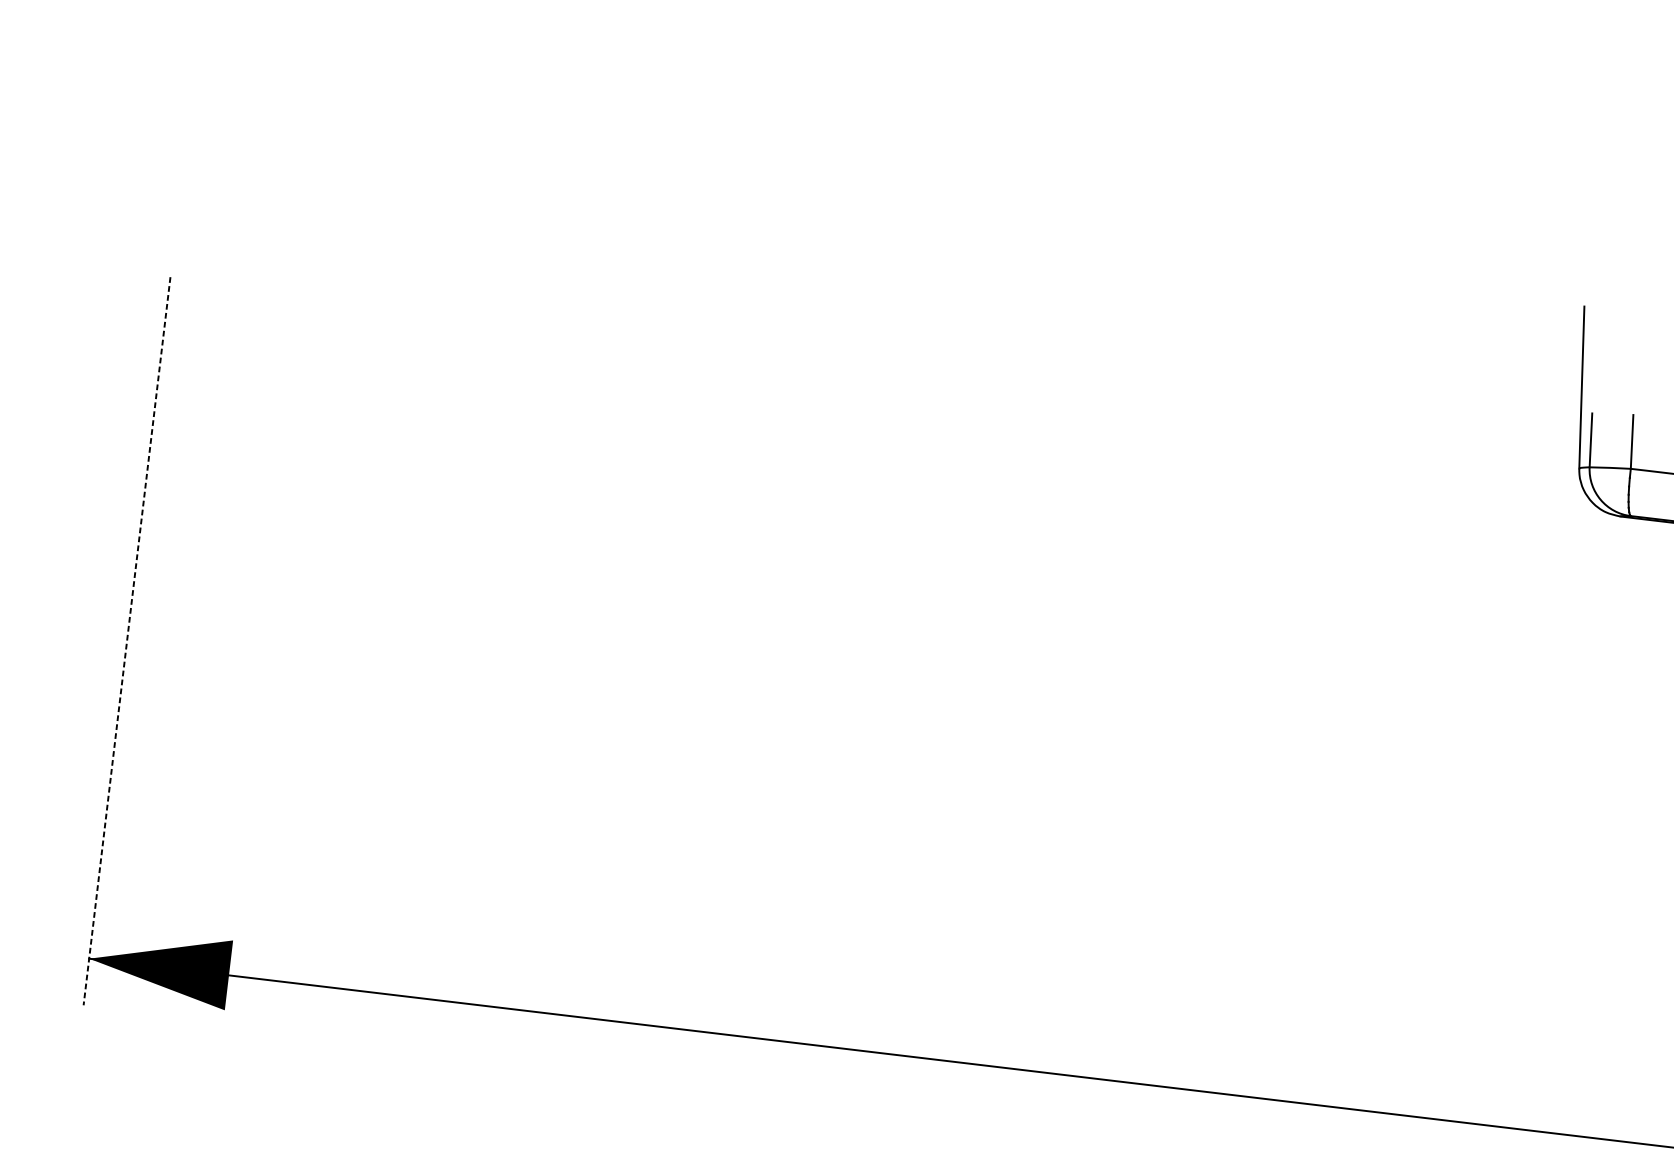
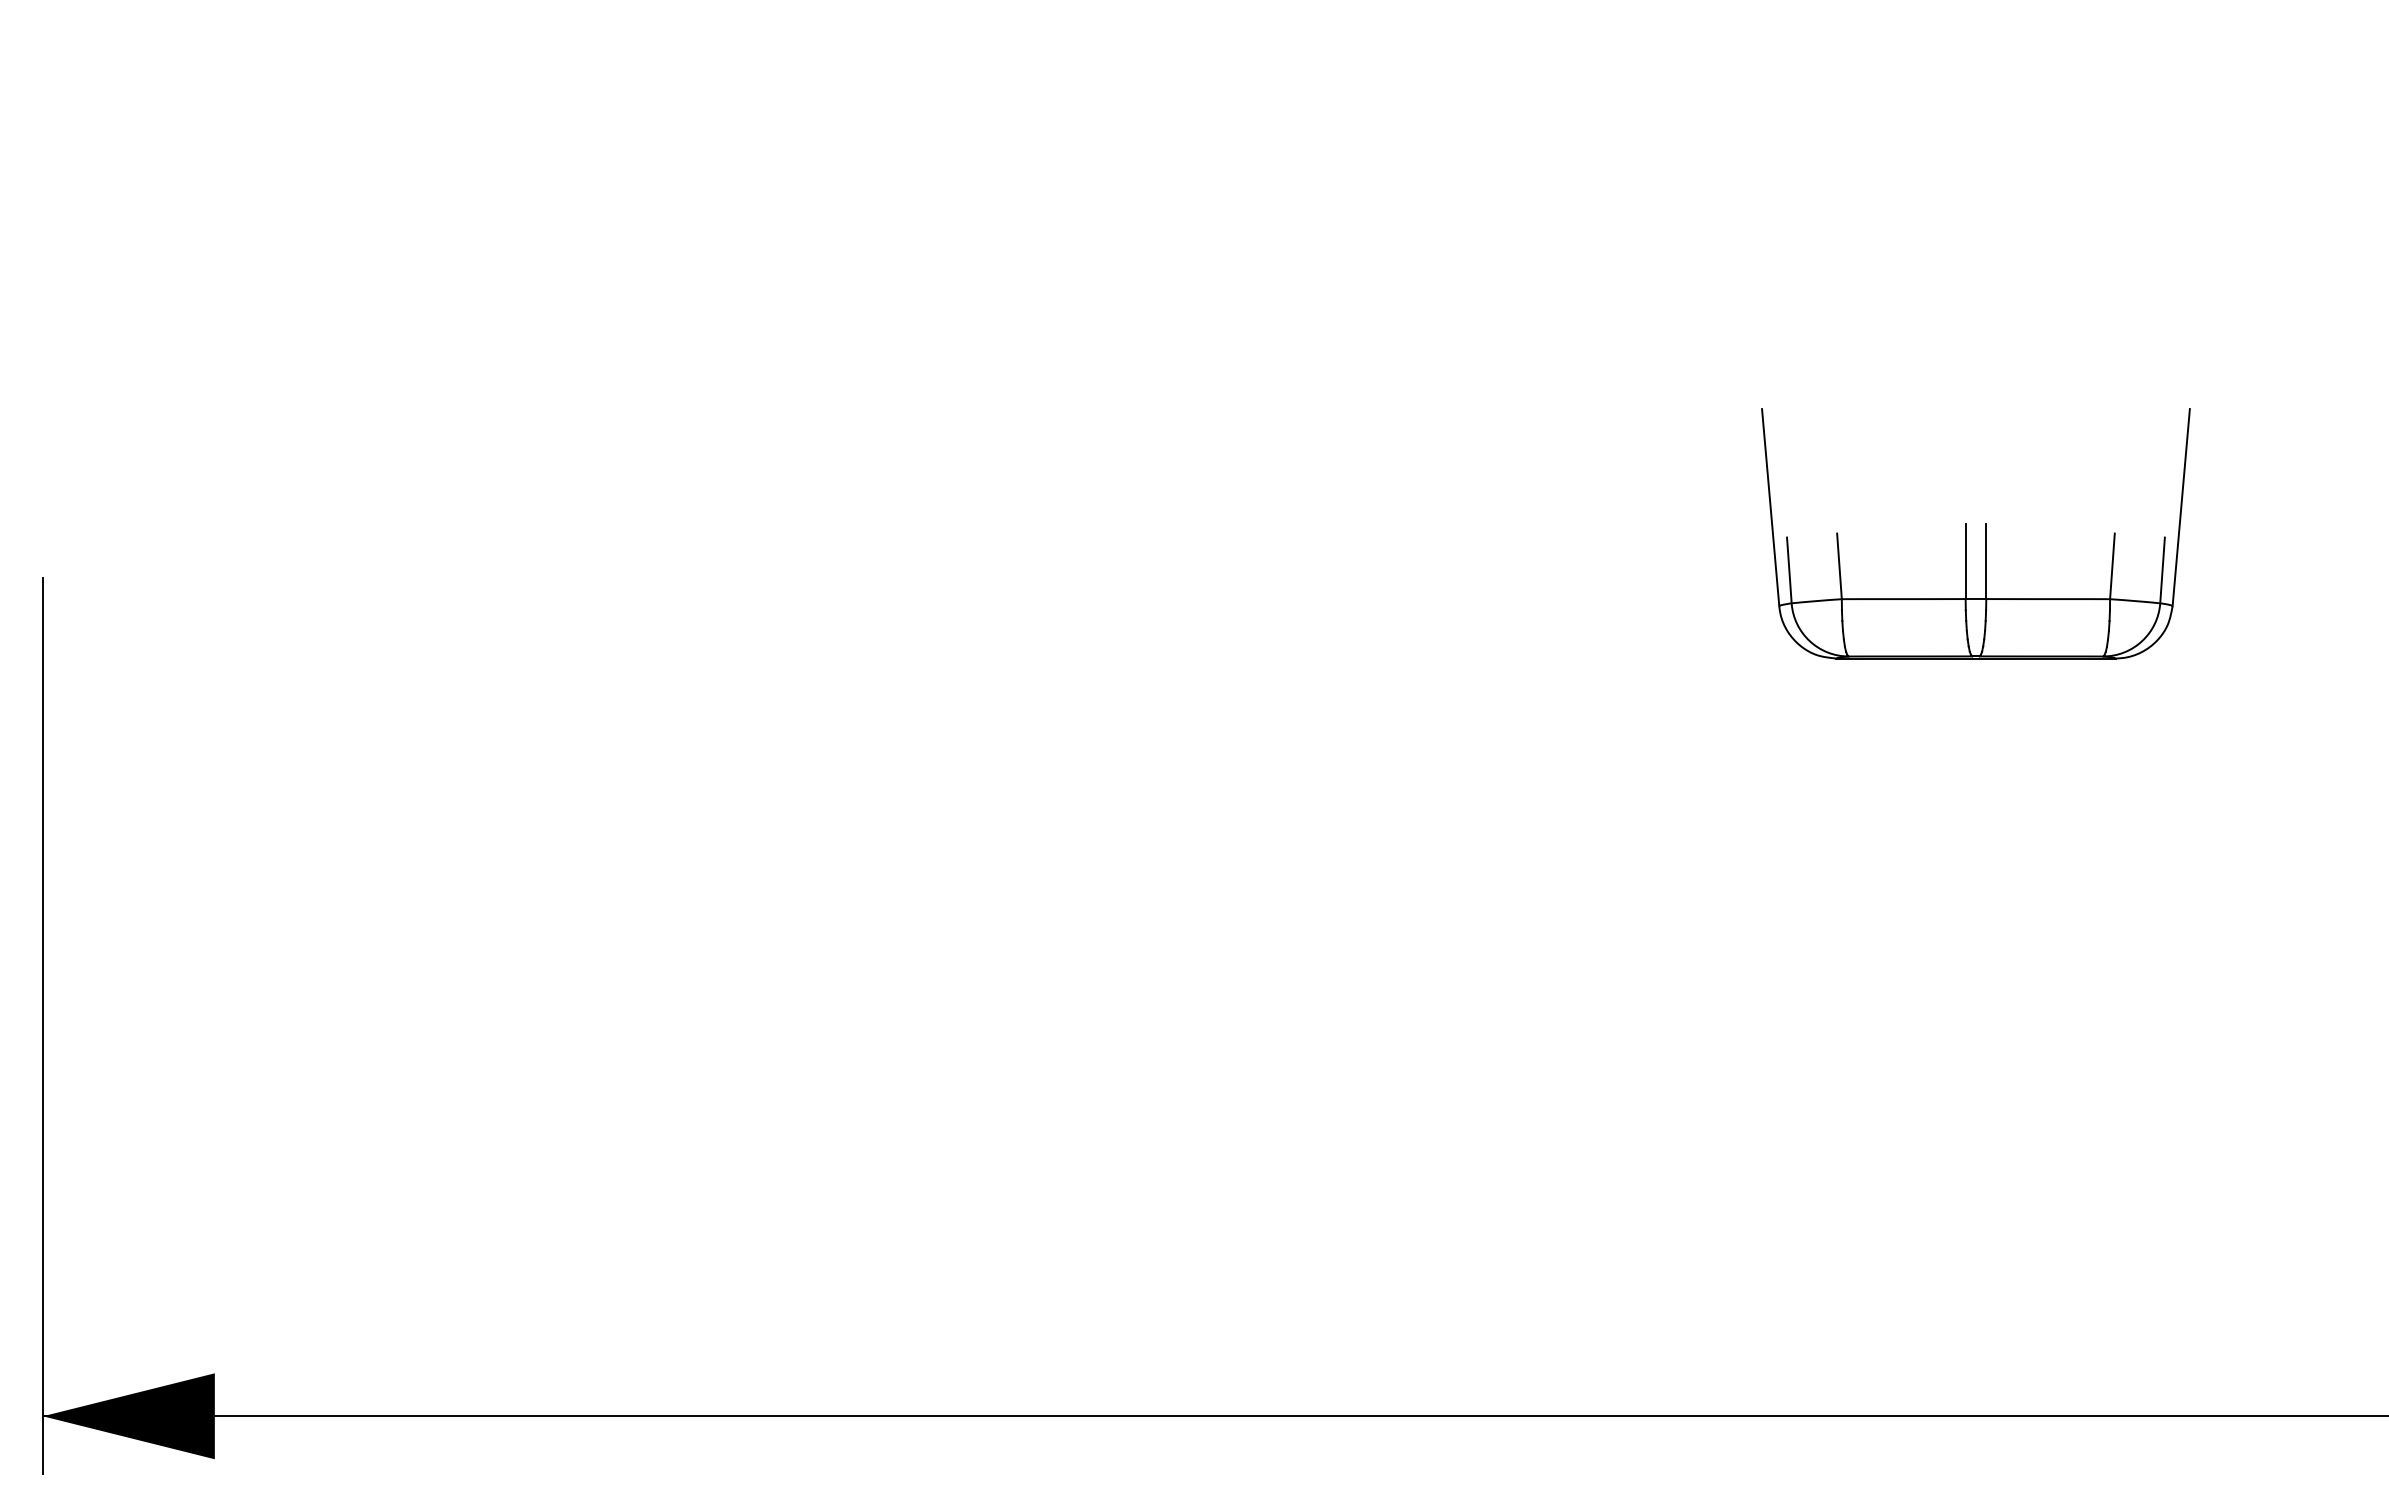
line: (126, 640) -> (42, 1025), dashed -> solid

